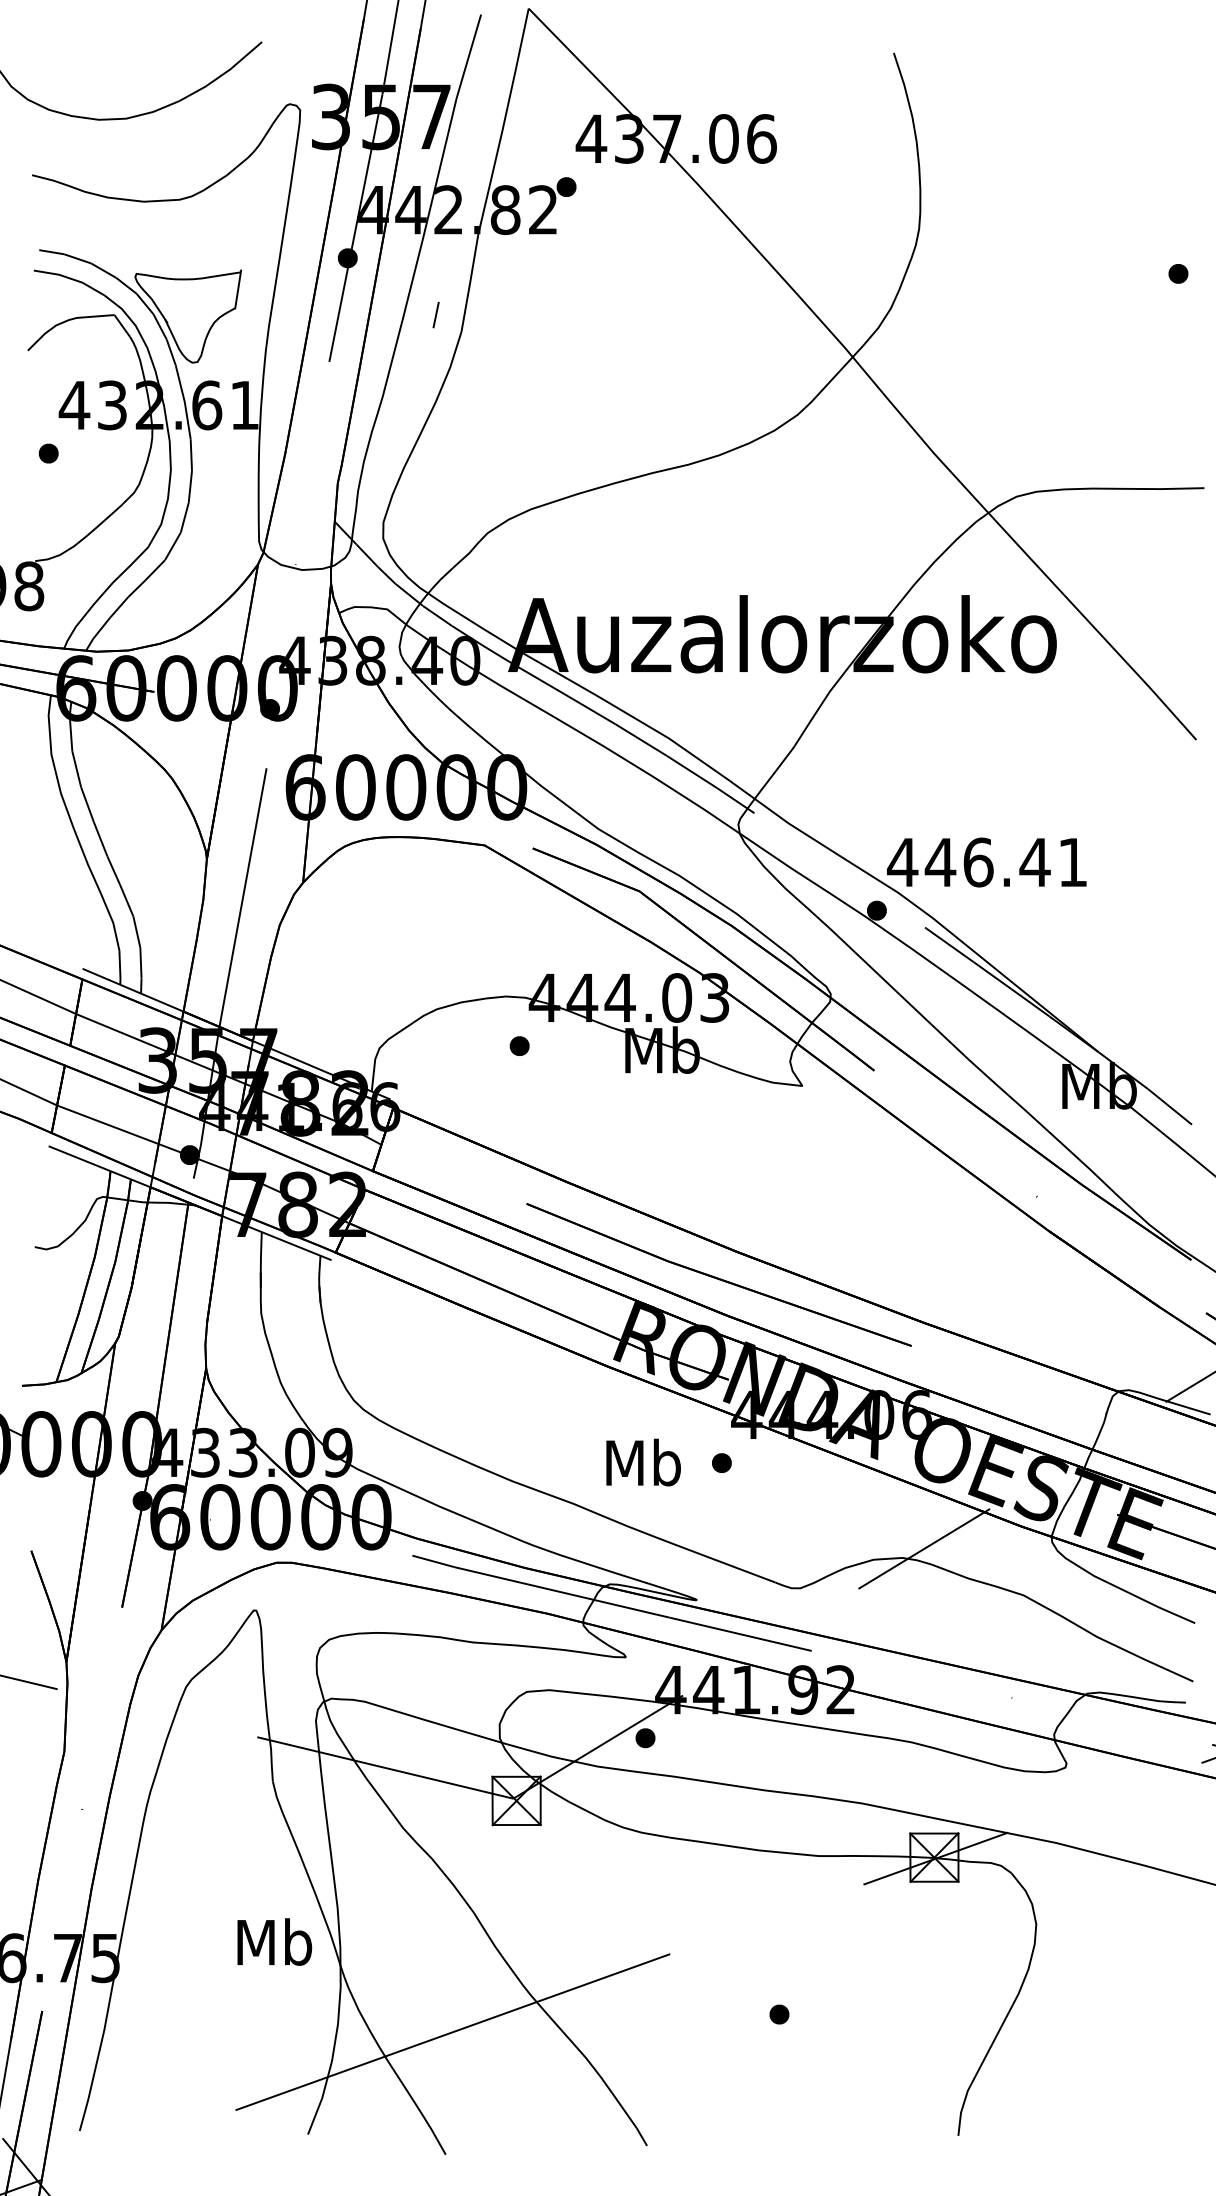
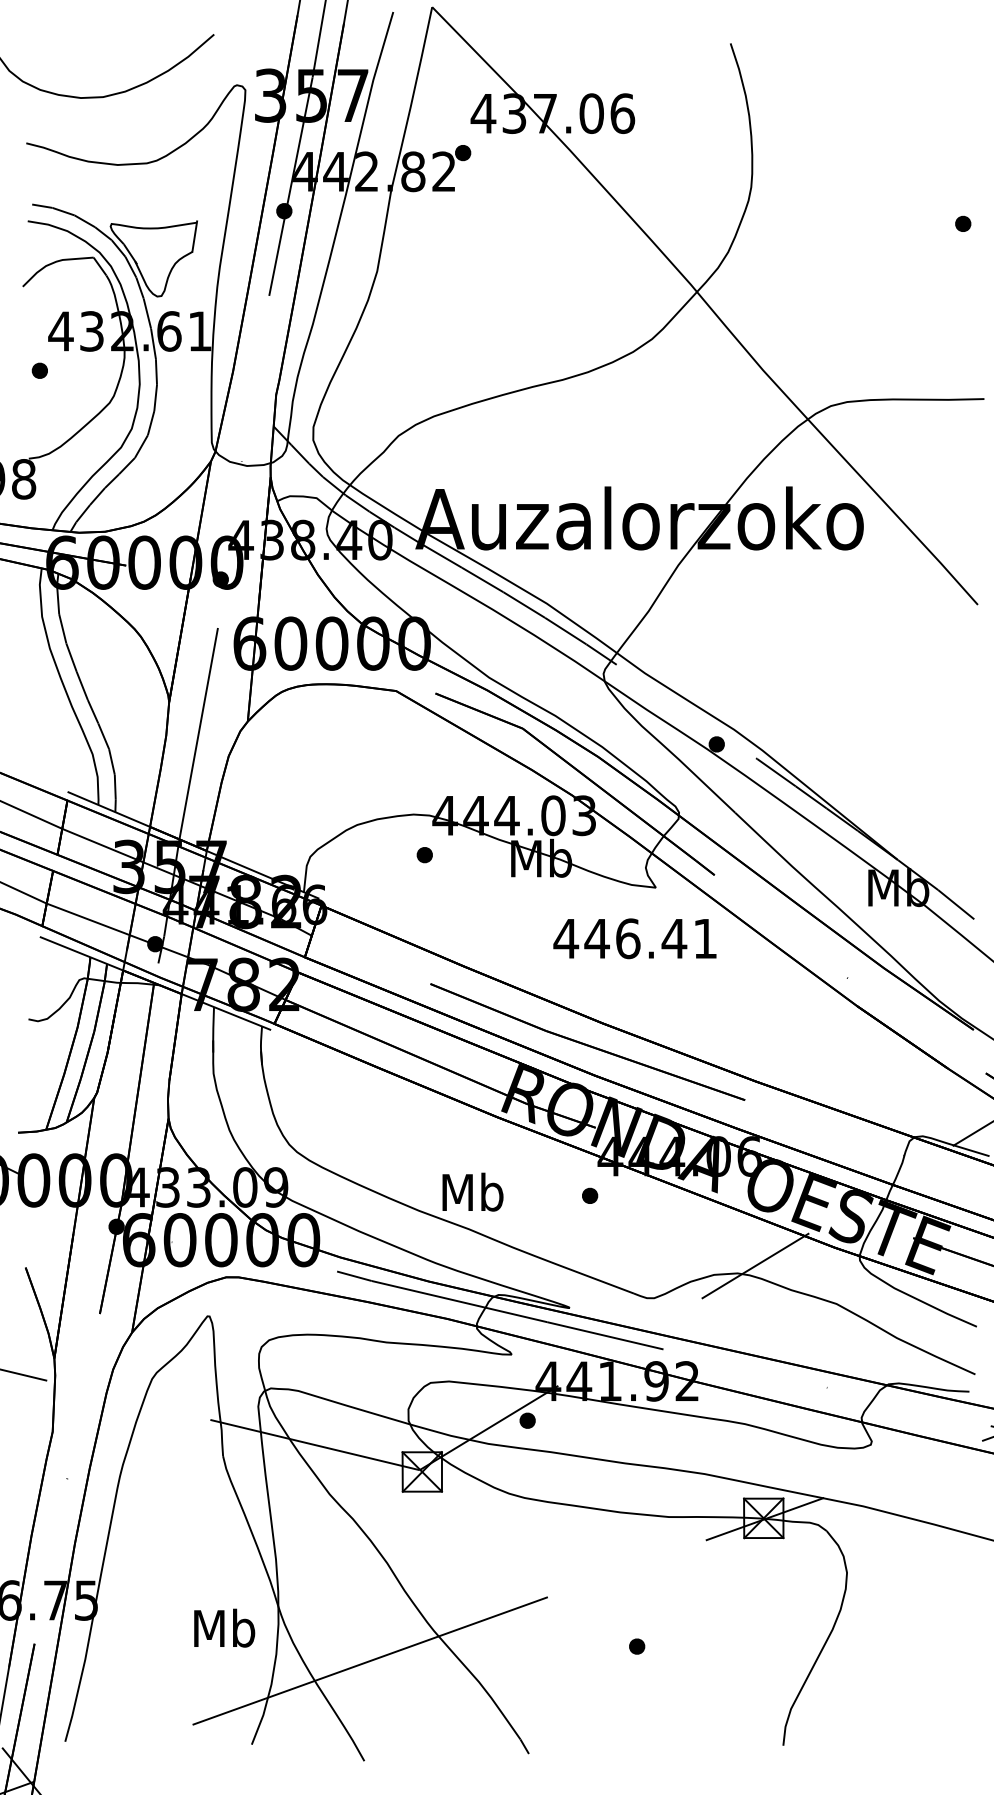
line: (435, 314) -> (356, 257), removed
text: (986, 862) -> (634, 938), moved
text: (643, 1462) -> (472, 1192), moved
text: (274, 1941) -> (224, 1627), moved

